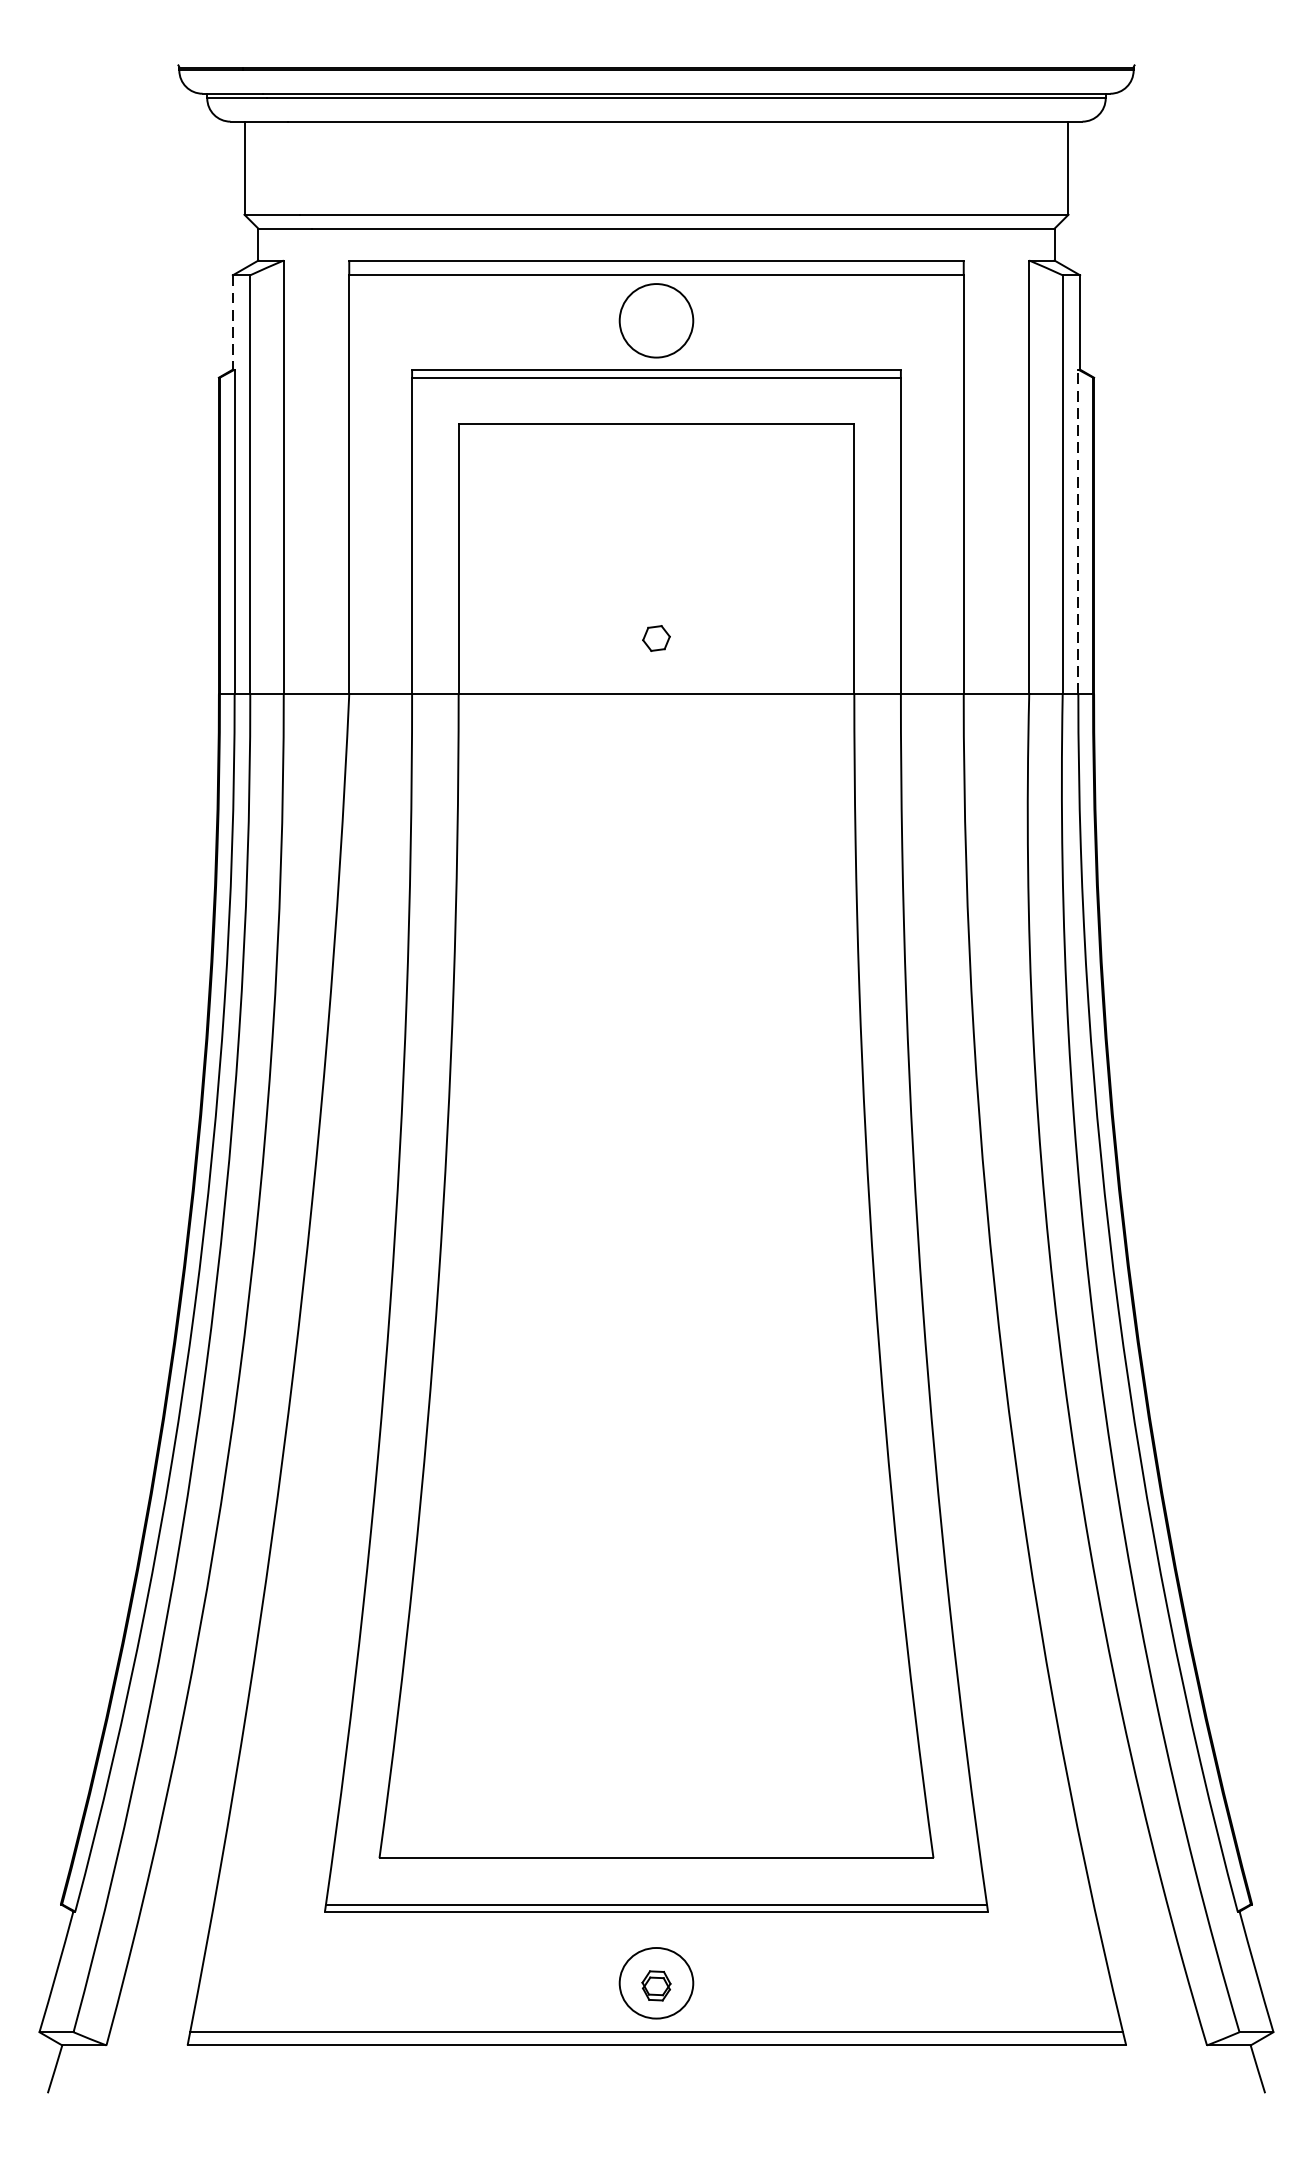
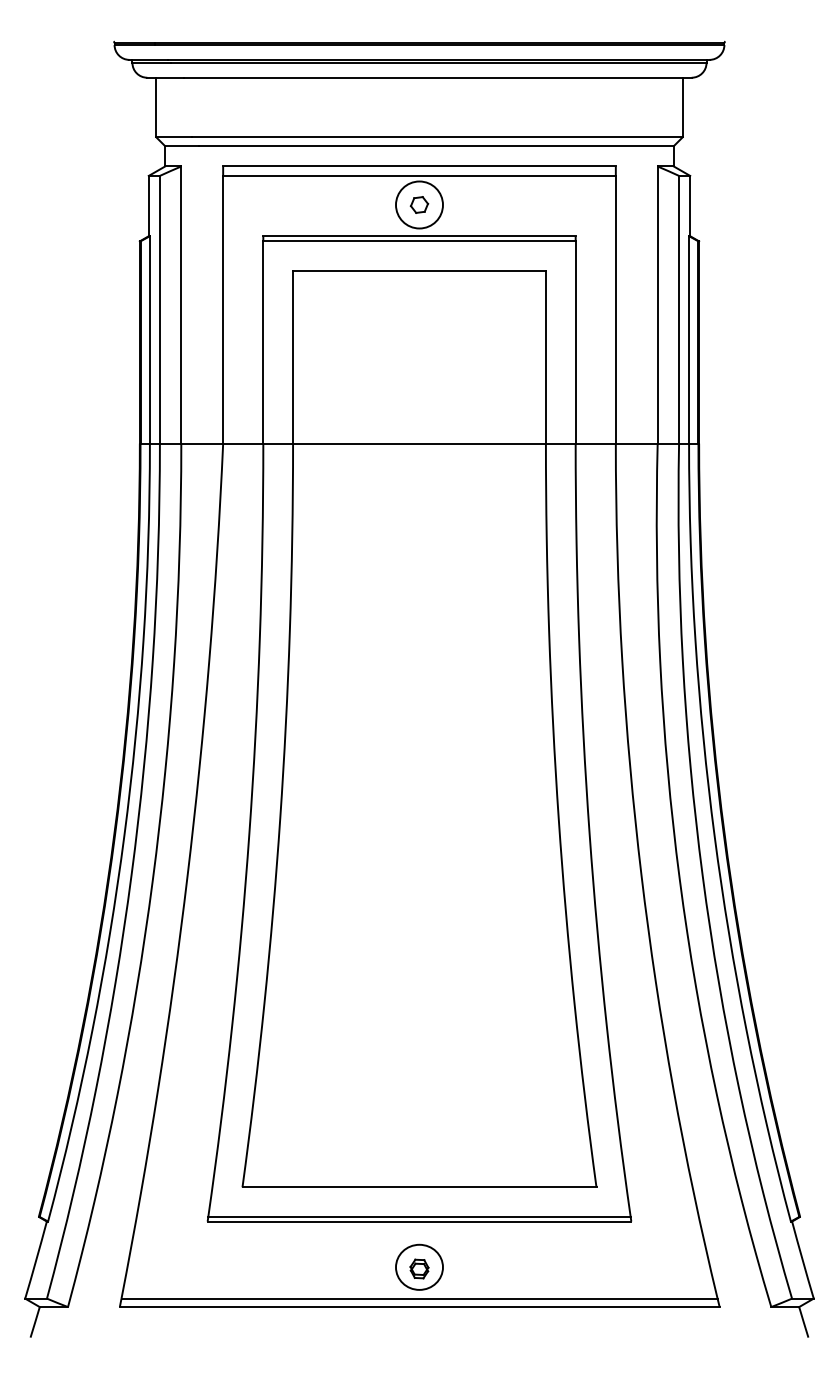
line: (232, 323) -> (148, 206), dashed -> solid
line: (1079, 531) -> (689, 339), dashed -> solid
part: (656, 637) -> (419, 204), moved

